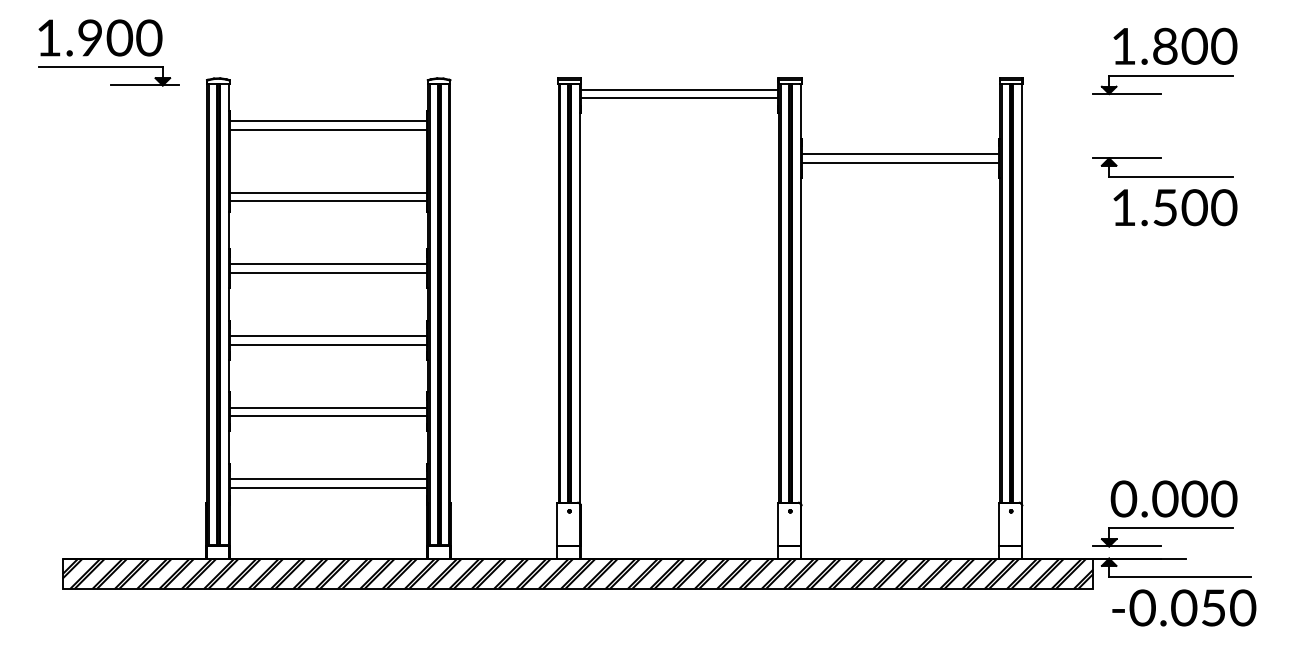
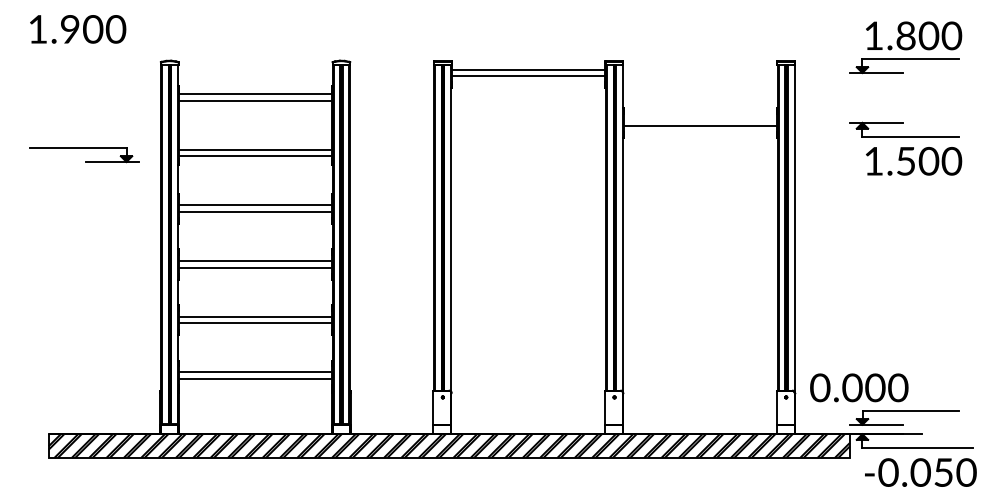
part: (110, 84) -> (85, 161), moved
line: (900, 154) -> (700, 119), removed
text: (1173, 498) -> (858, 387), moved

